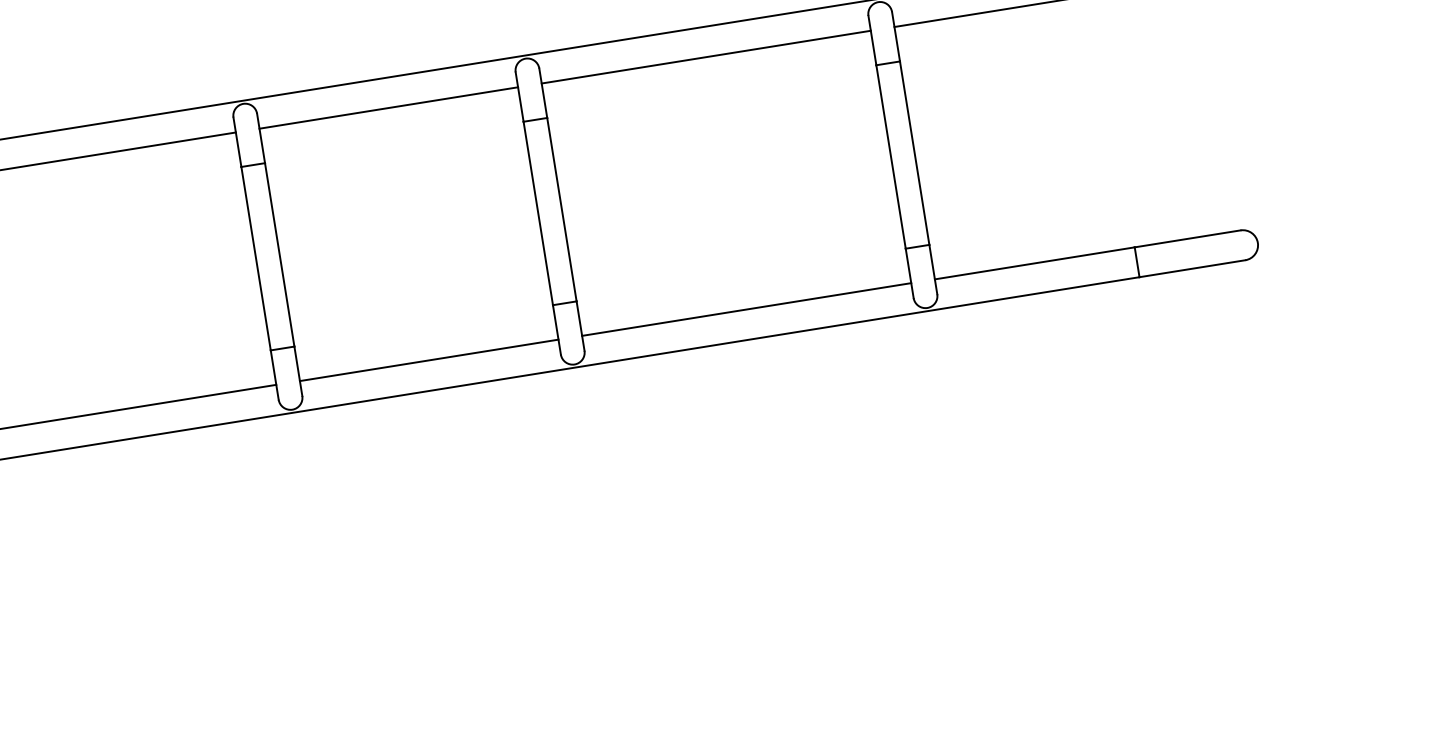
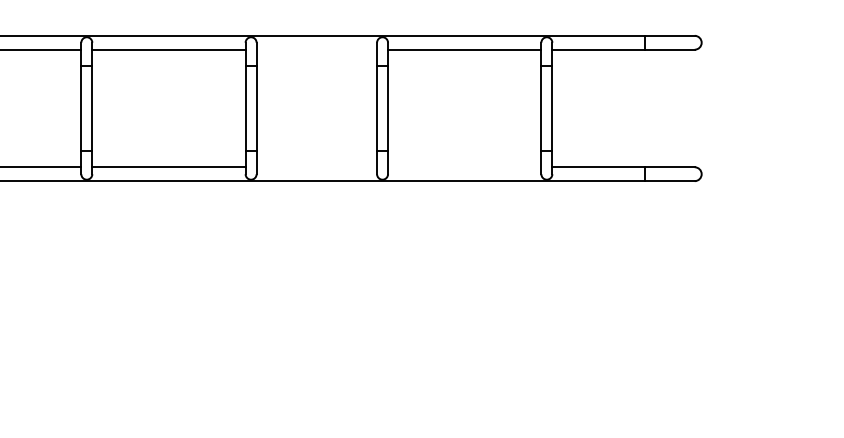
line: (387, 107) -> (316, 49), removed
line: (746, 310) -> (464, 167), removed
line: (428, 360) -> (316, 167), removed

